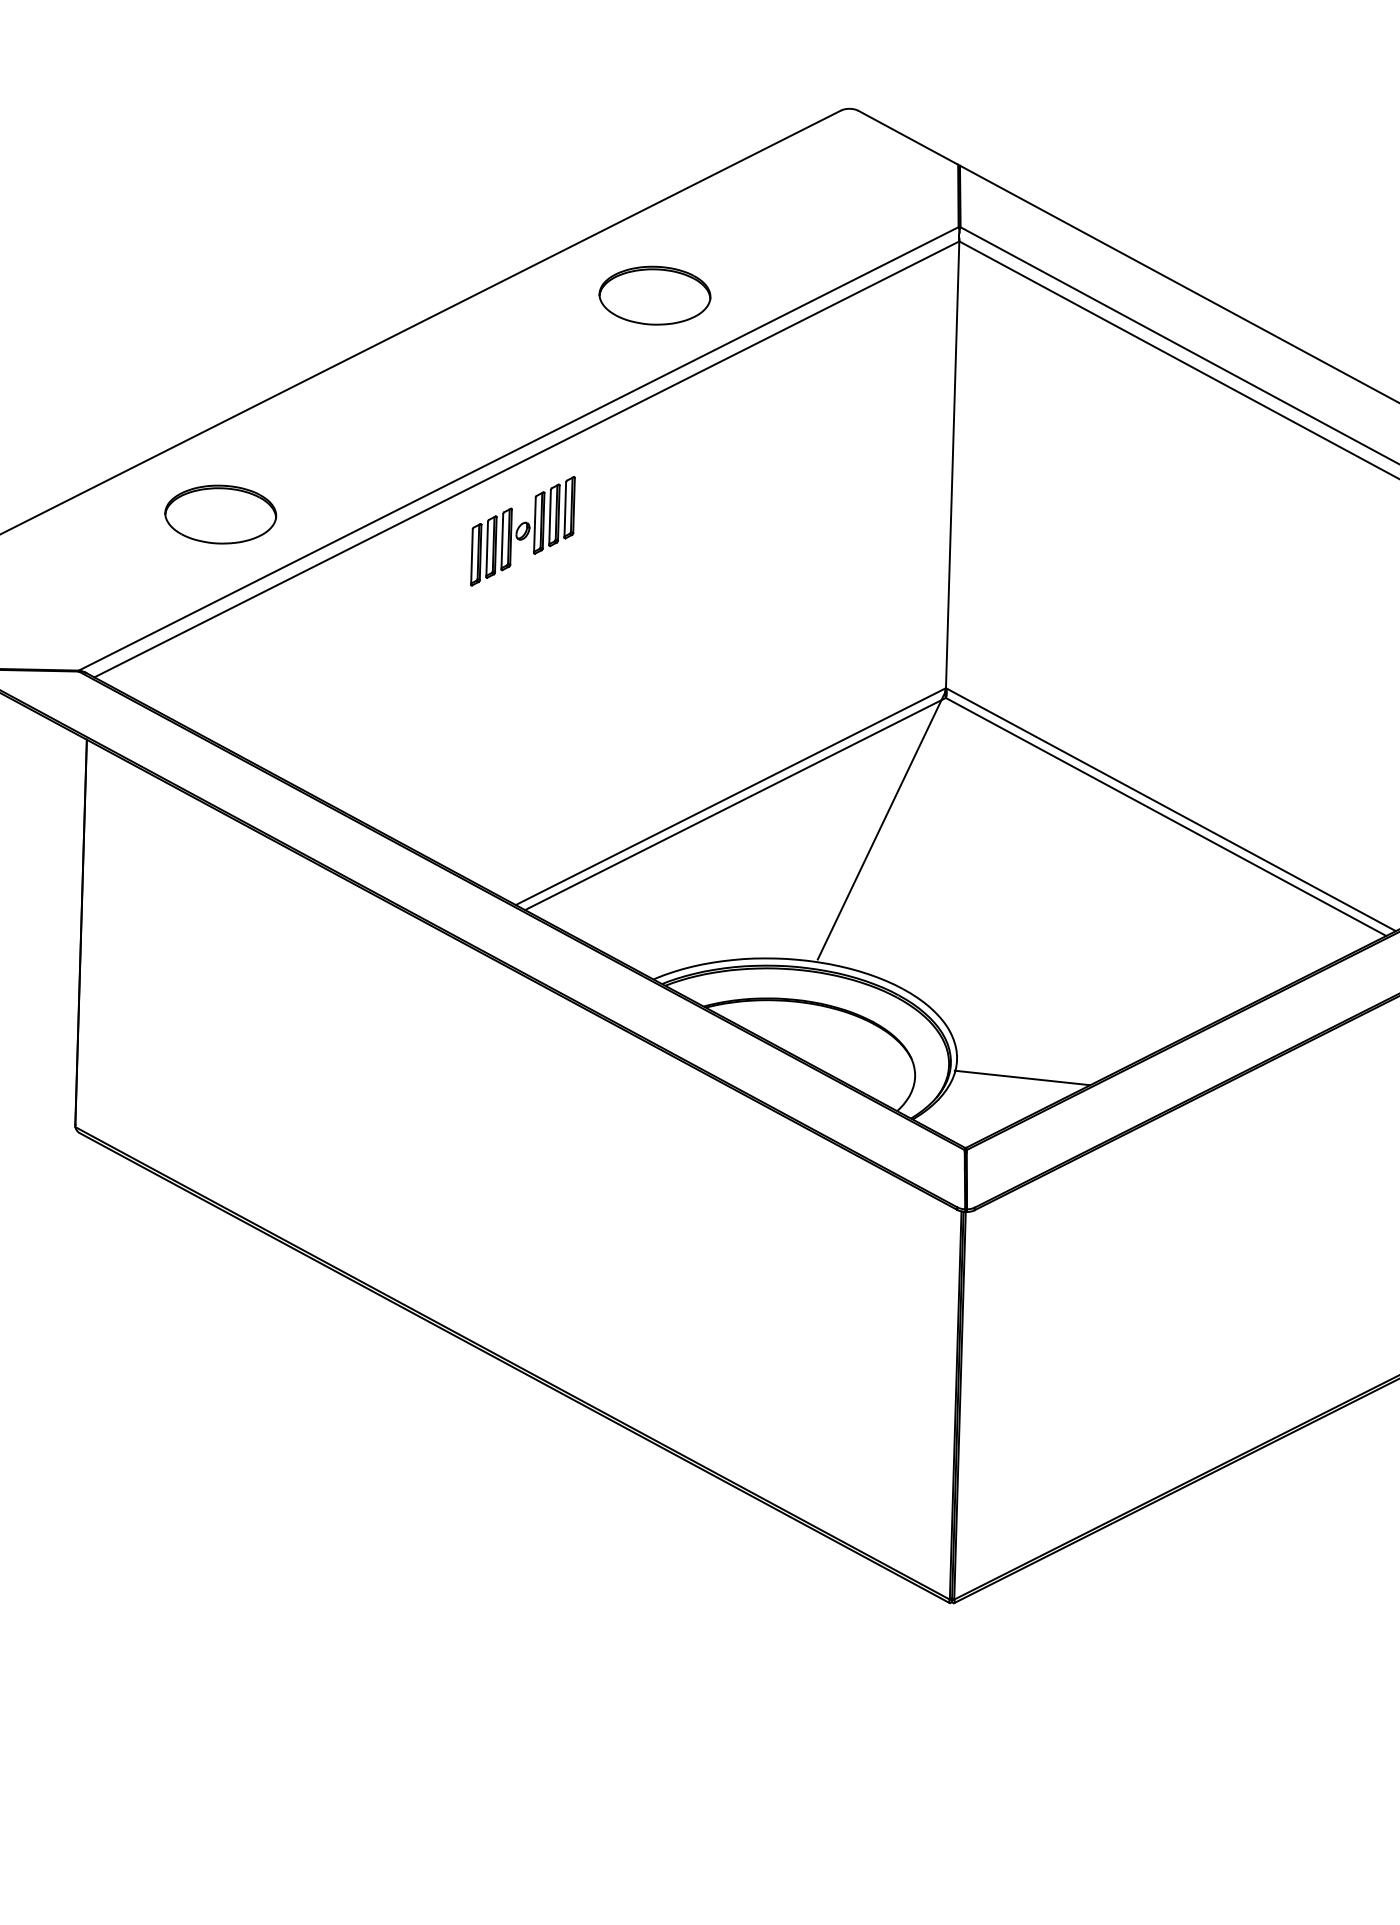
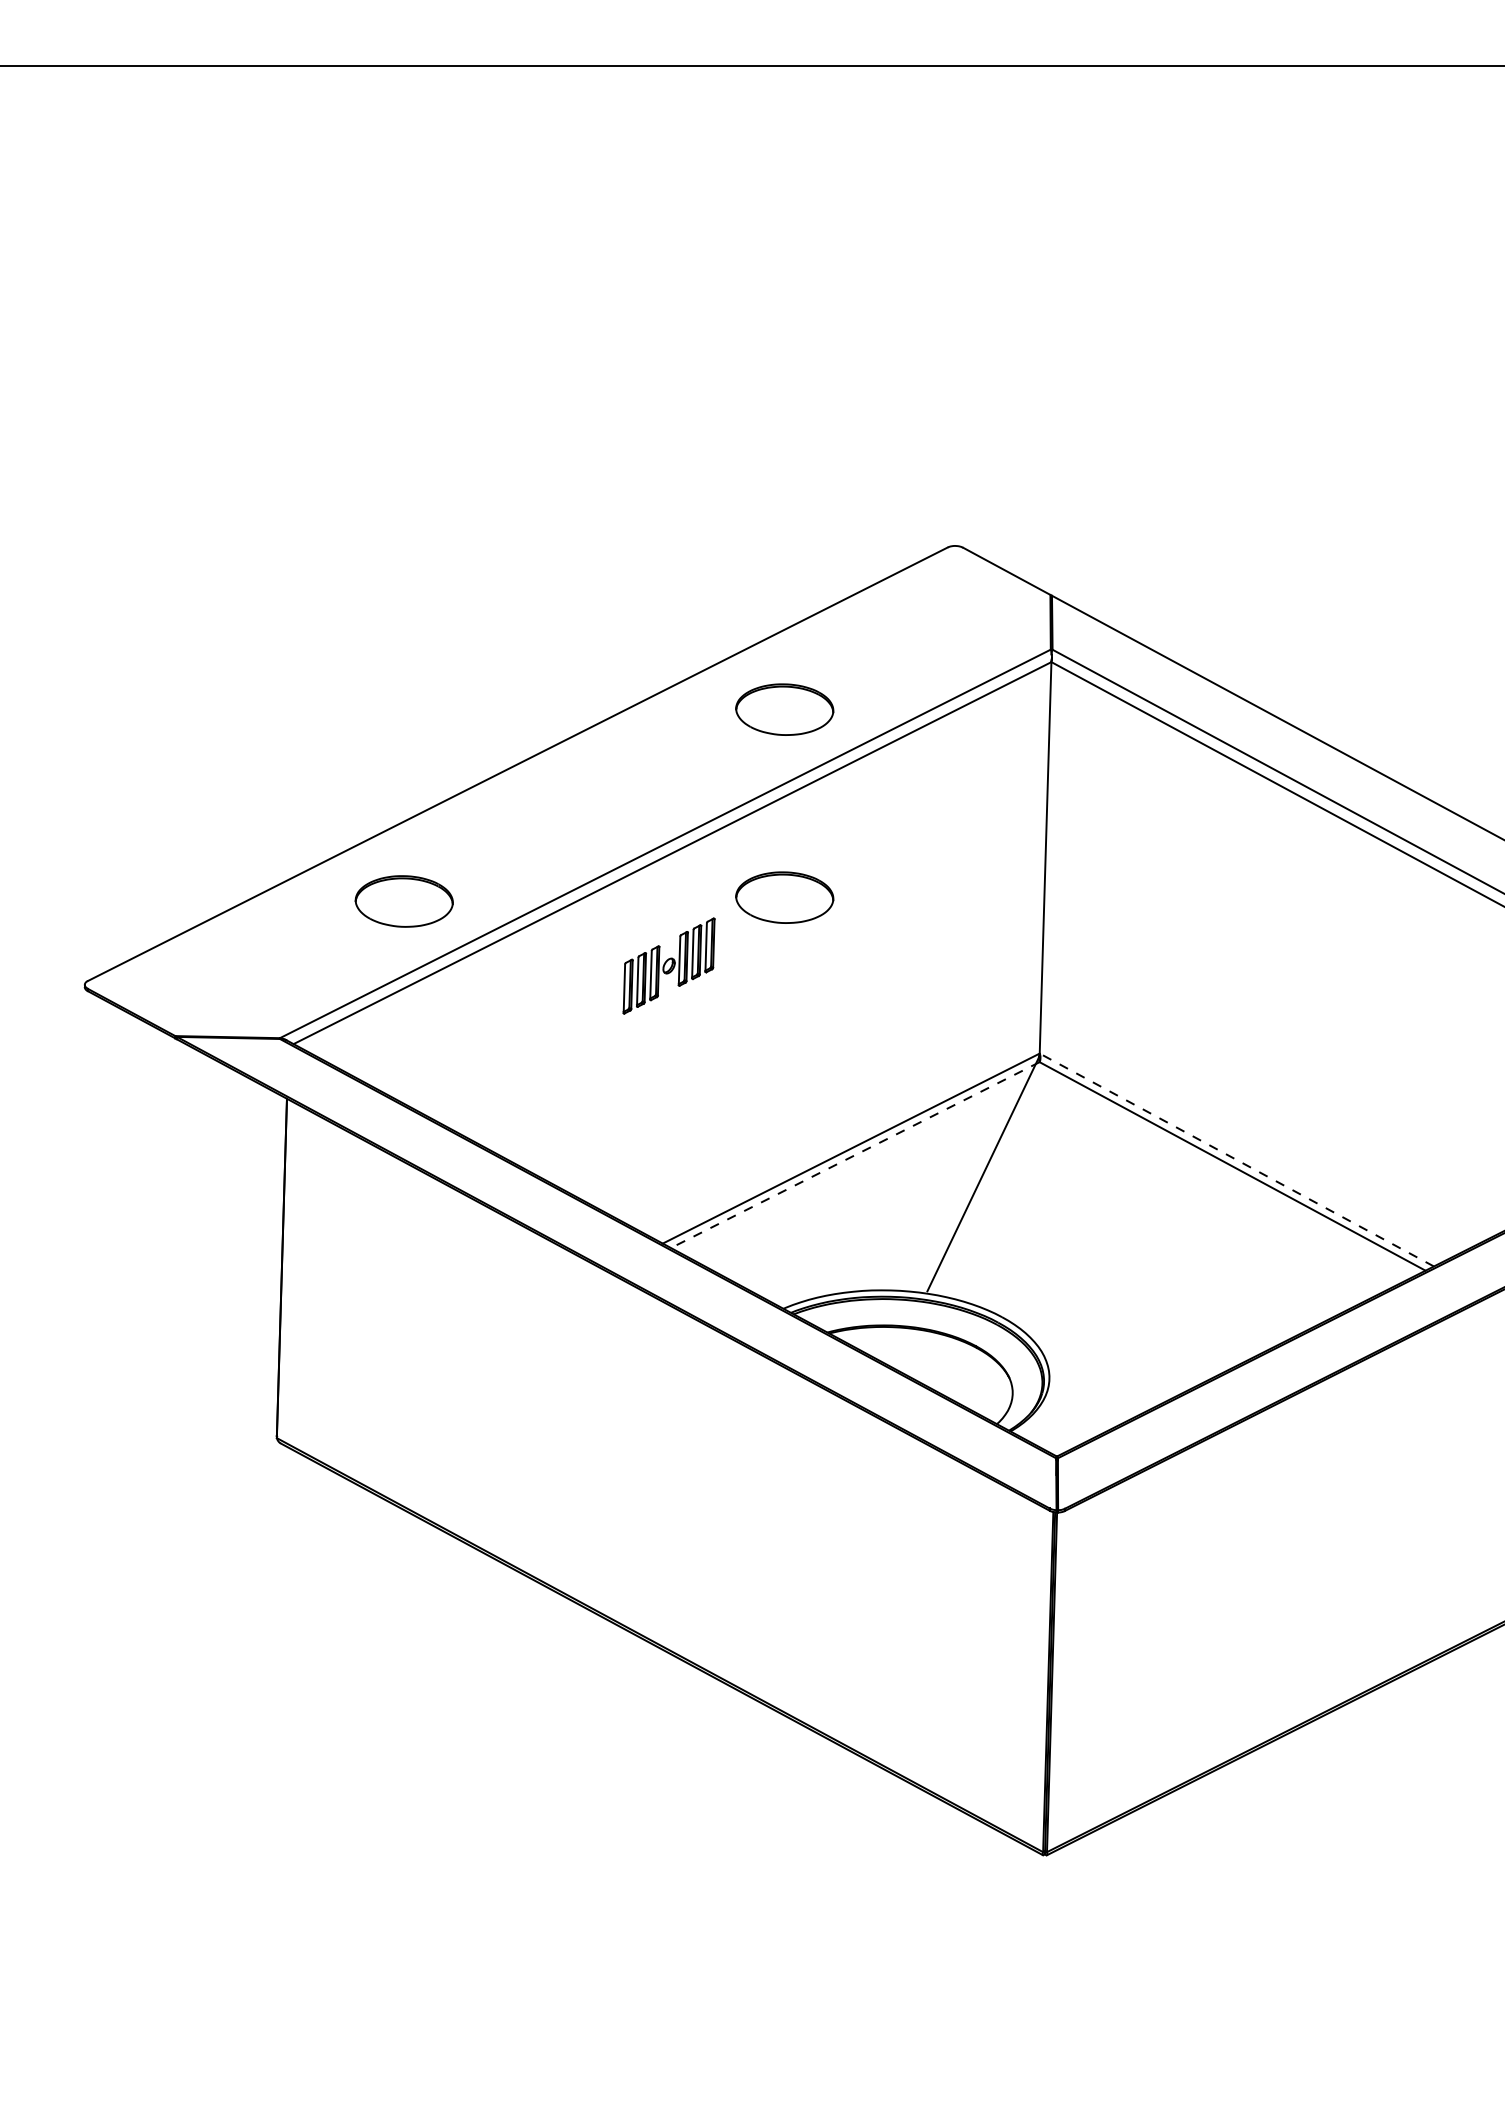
part: (654, 510) -> (784, 897), added
part: (522, 530) -> (668, 965), moved
line: (734, 804) -> (854, 1155), solid -> dashed
line: (1170, 810) -> (1236, 1160), solid -> dashed
line: (1022, 1077) -> (1106, 1394), removed

